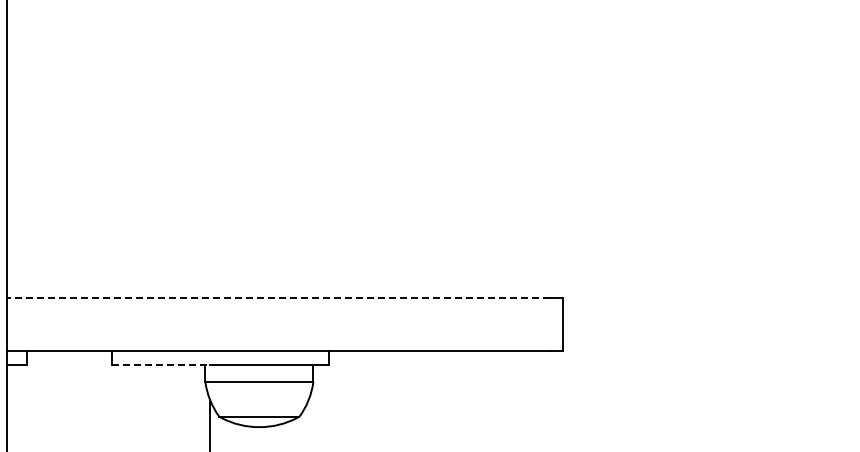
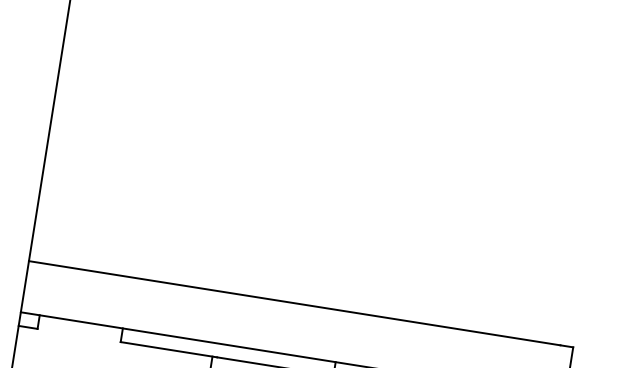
line: (278, 298) -> (294, 303), dashed -> solid
line: (161, 364) -> (169, 349), dashed -> solid

